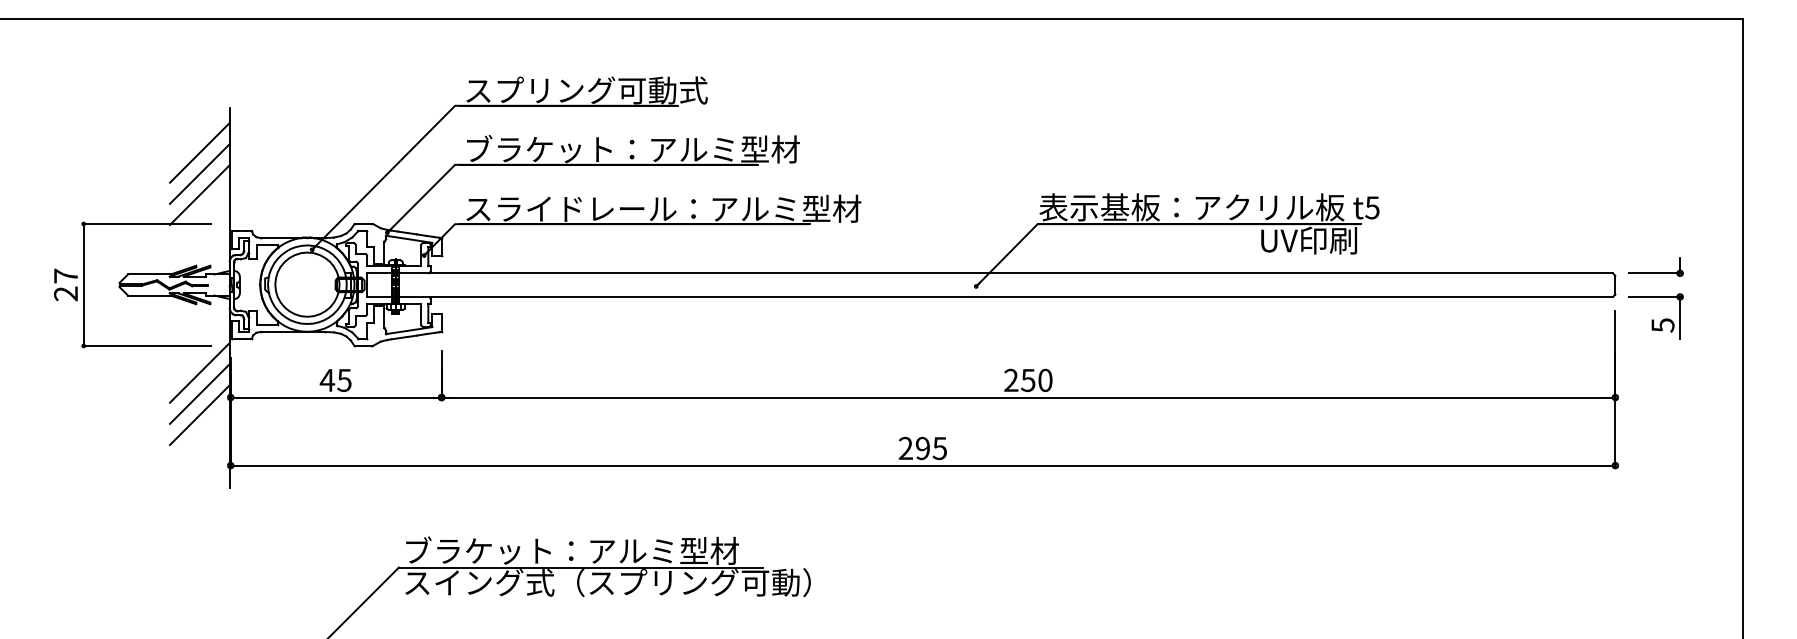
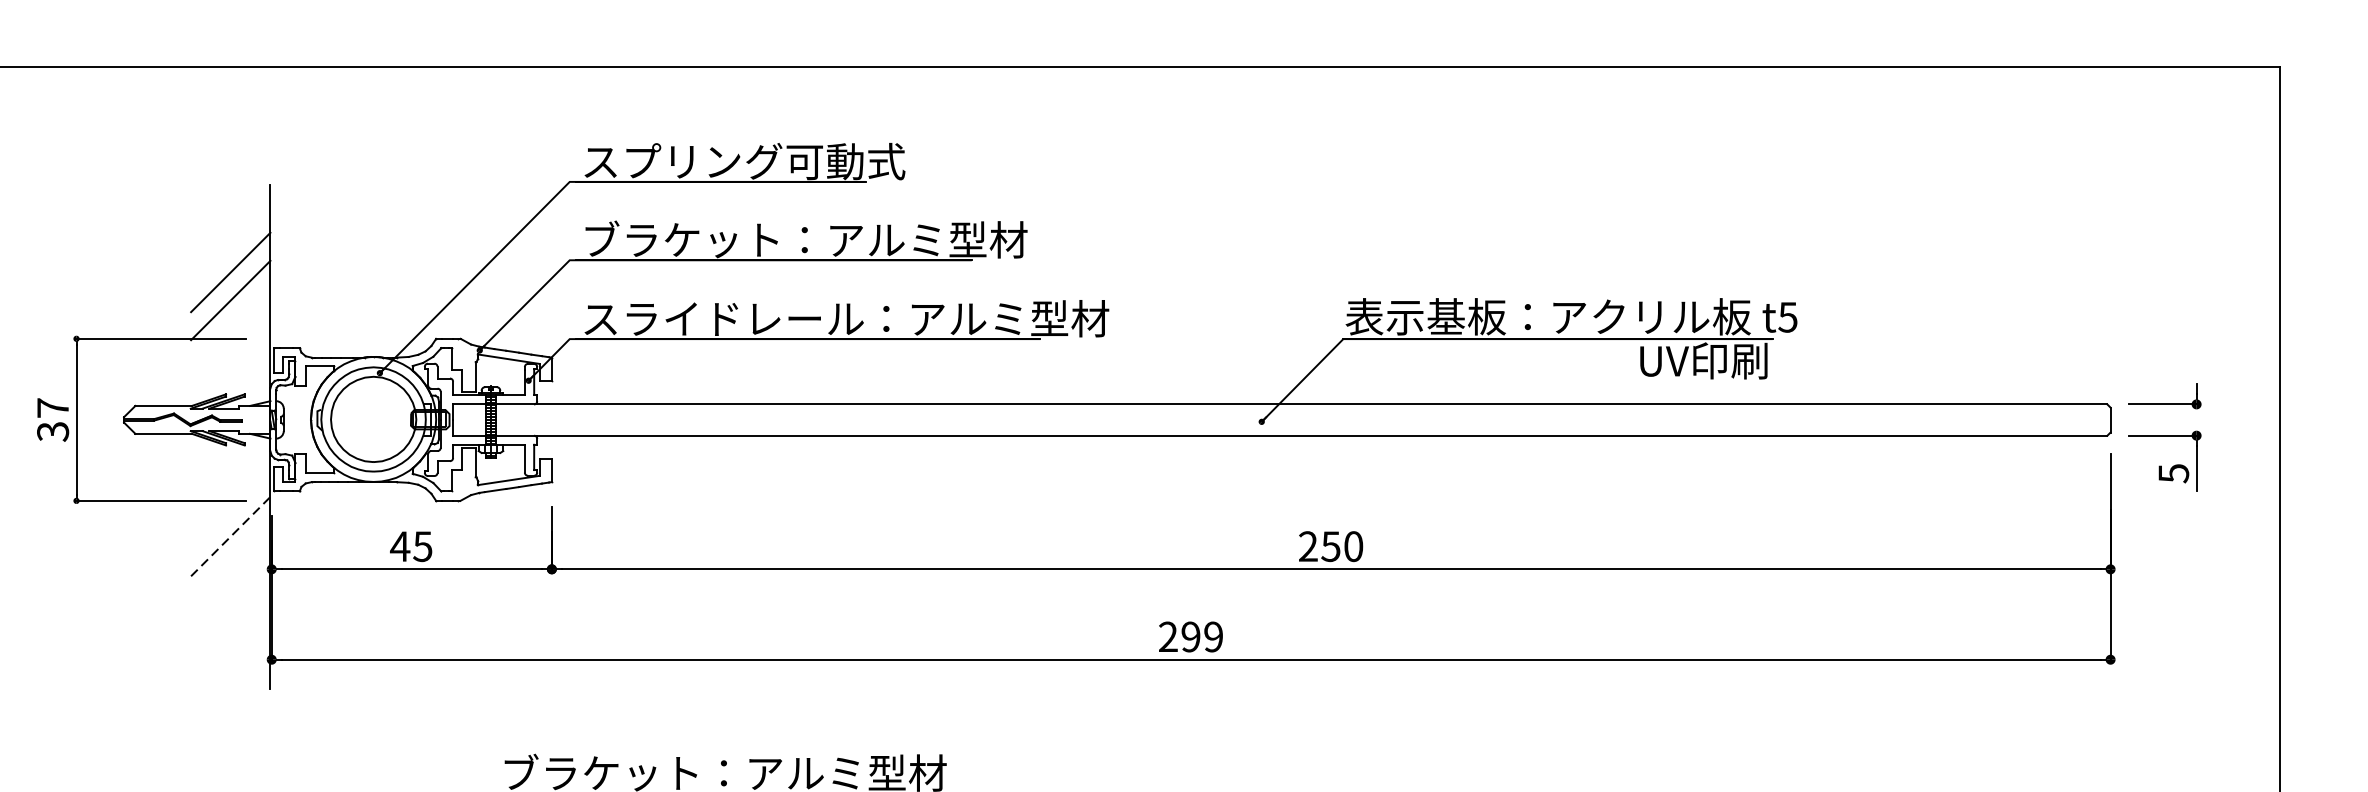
line: (199, 152) -> (230, 243), removed
text: (66, 293) -> (53, 431), 27 -> 37
line: (200, 372) -> (231, 536), solid -> dashed
line: (199, 393) -> (230, 563), removed
line: (199, 415) -> (230, 593), removed
text: (939, 447) -> (1213, 635), 295 -> 299

